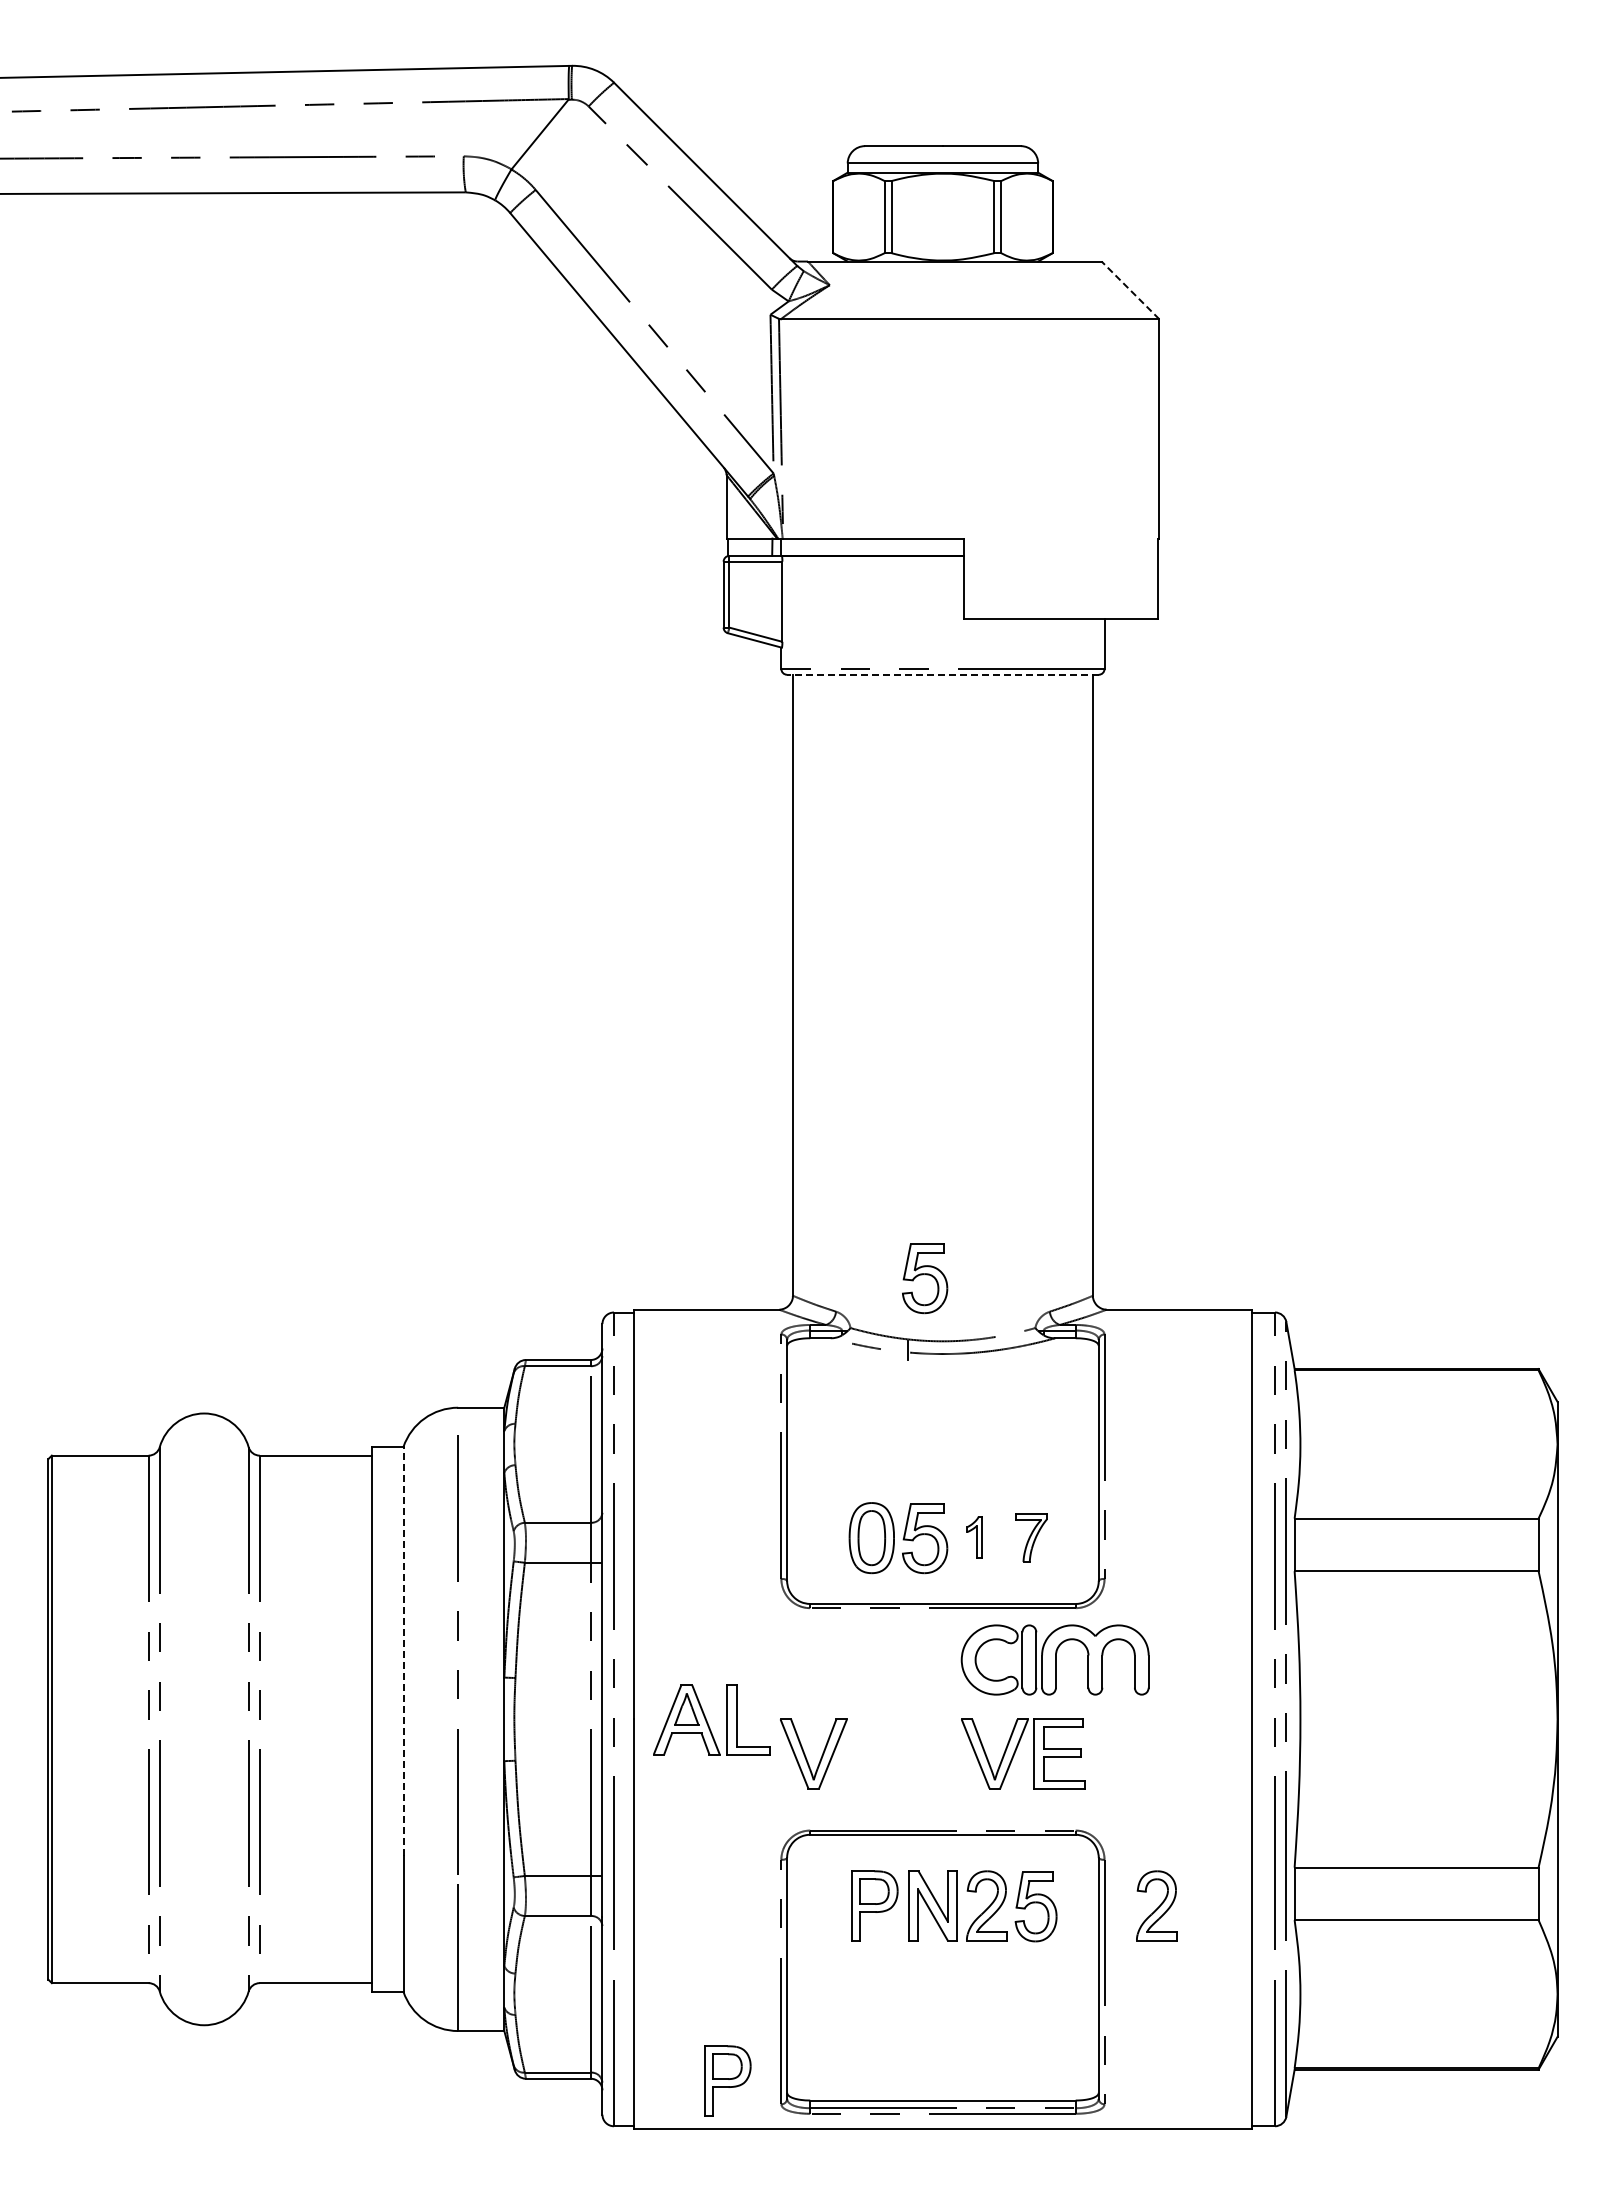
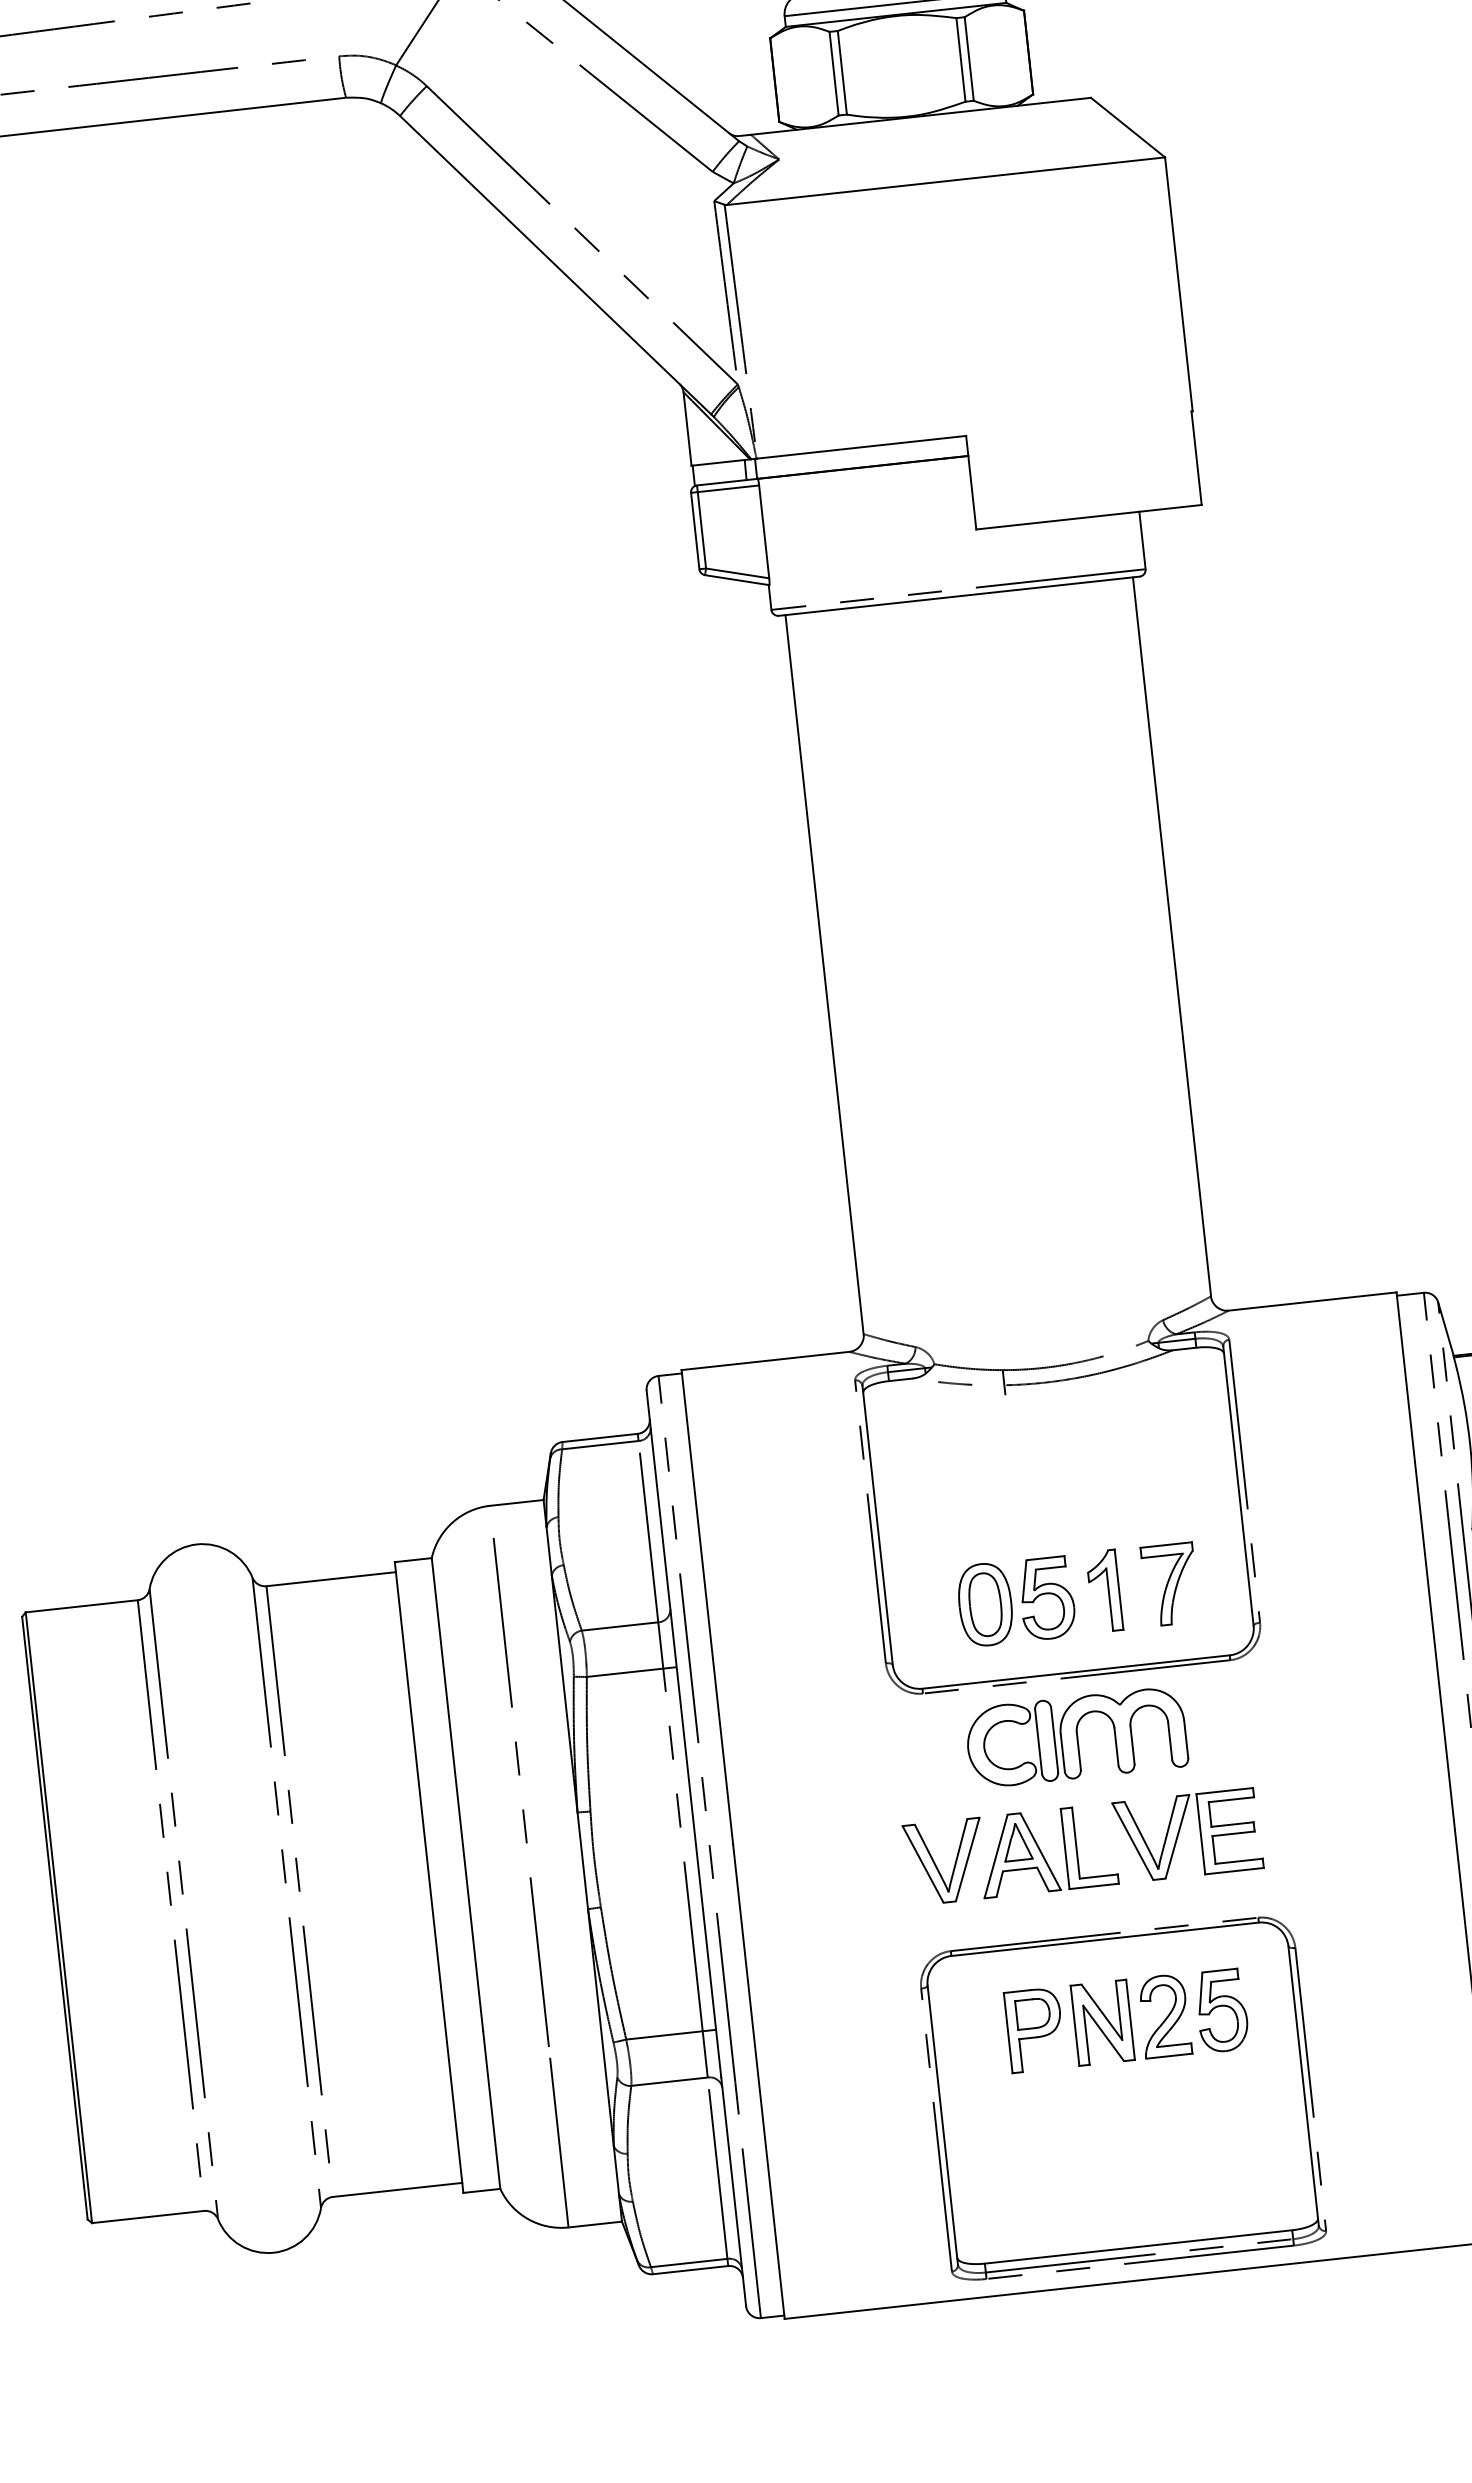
line: (1130, 290) -> (1128, 127), dashed -> solid
line: (942, 674) -> (958, 595), dashed -> solid
part: (925, 1278) -> (1014, 1297), removed
part: (974, 1537) -> (1104, 1591), size x1.67
part: (1031, 1537) -> (1170, 1583), size x1.43
line: (403, 1650) -> (457, 1793), dashed -> solid
part: (1054, 1659) -> (1075, 1737), moved
part: (711, 1719) -> (1046, 1850), moved
part: (1156, 1905) -> (1361, 1994), removed
part: (727, 2080) -> (886, 2250), removed

